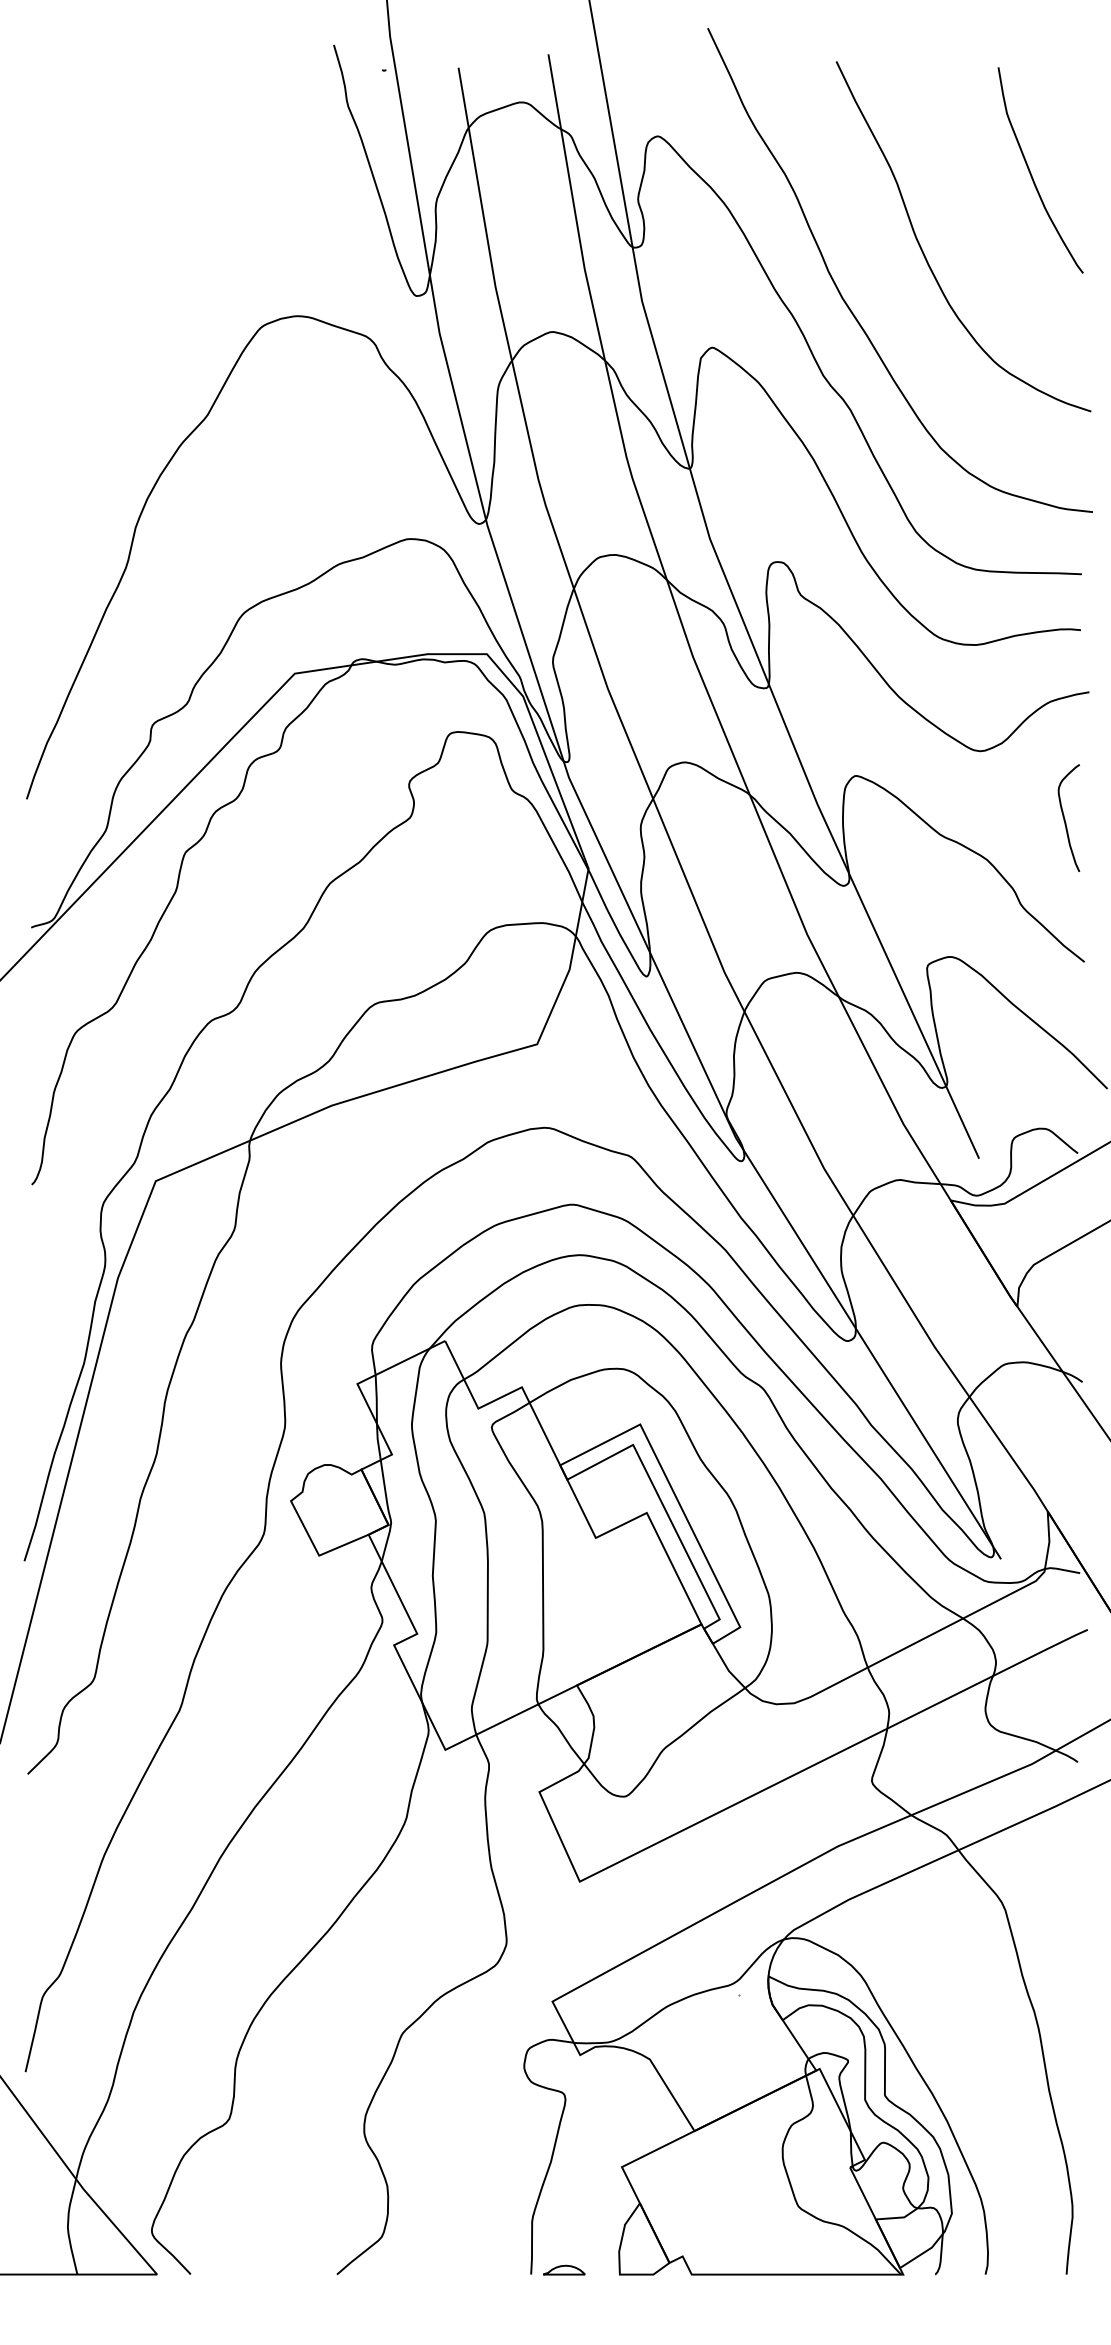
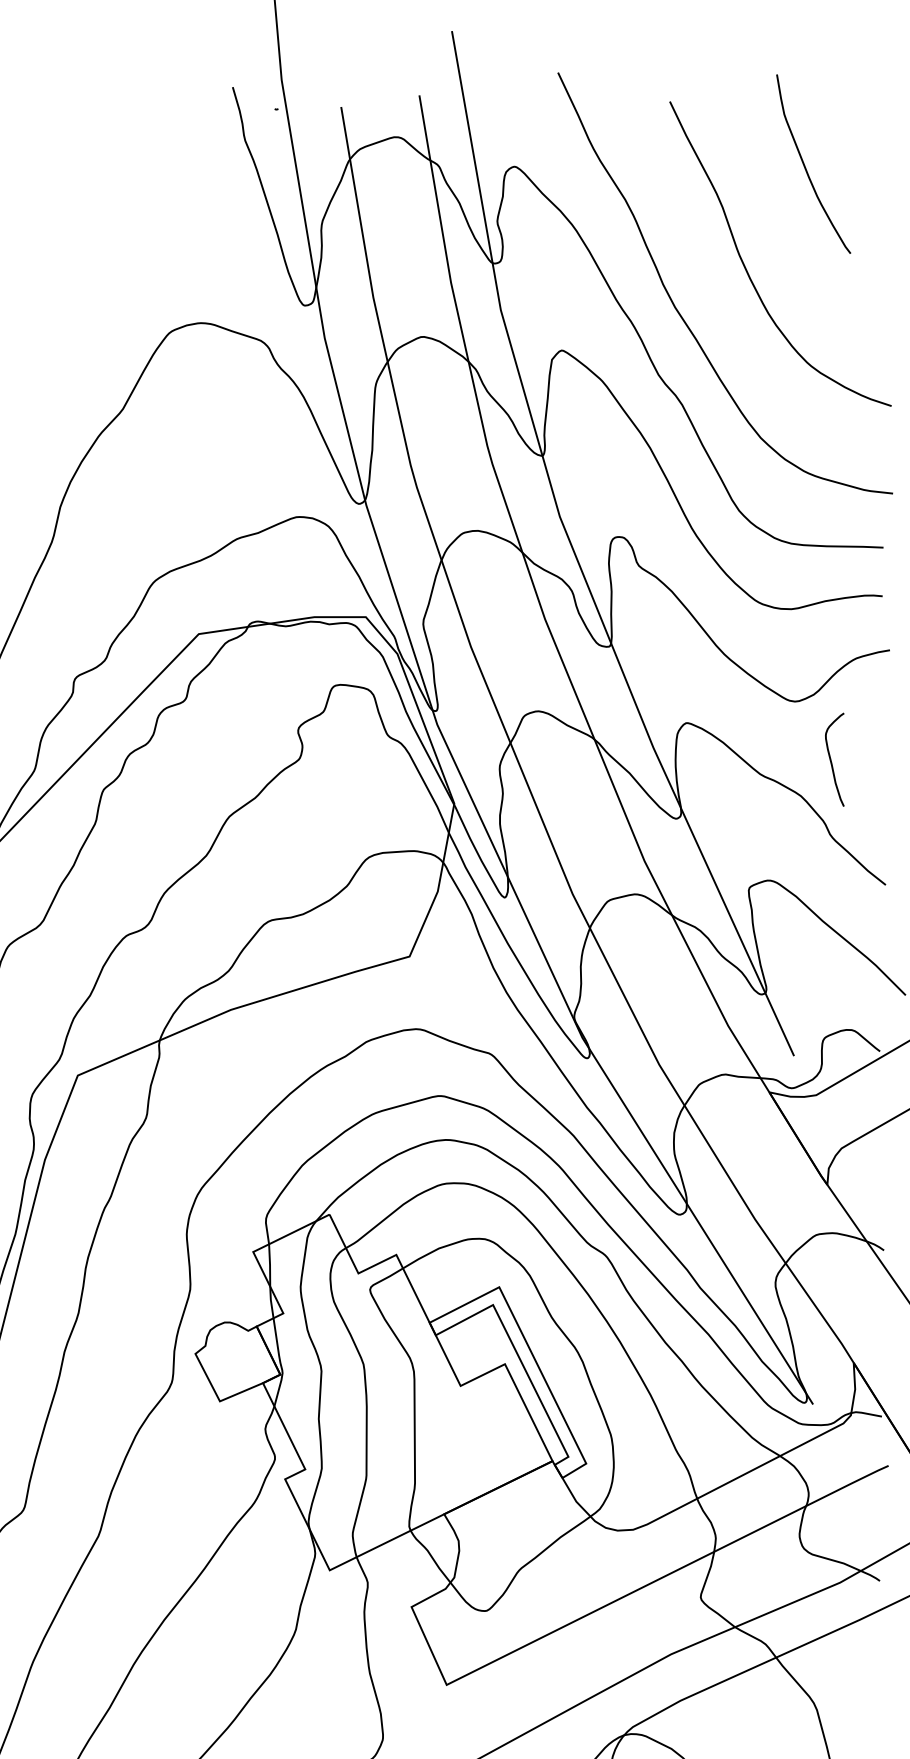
curve: (1032, 175) -> (806, 168), moved
curve: (1065, 818) -> (831, 760), moved

